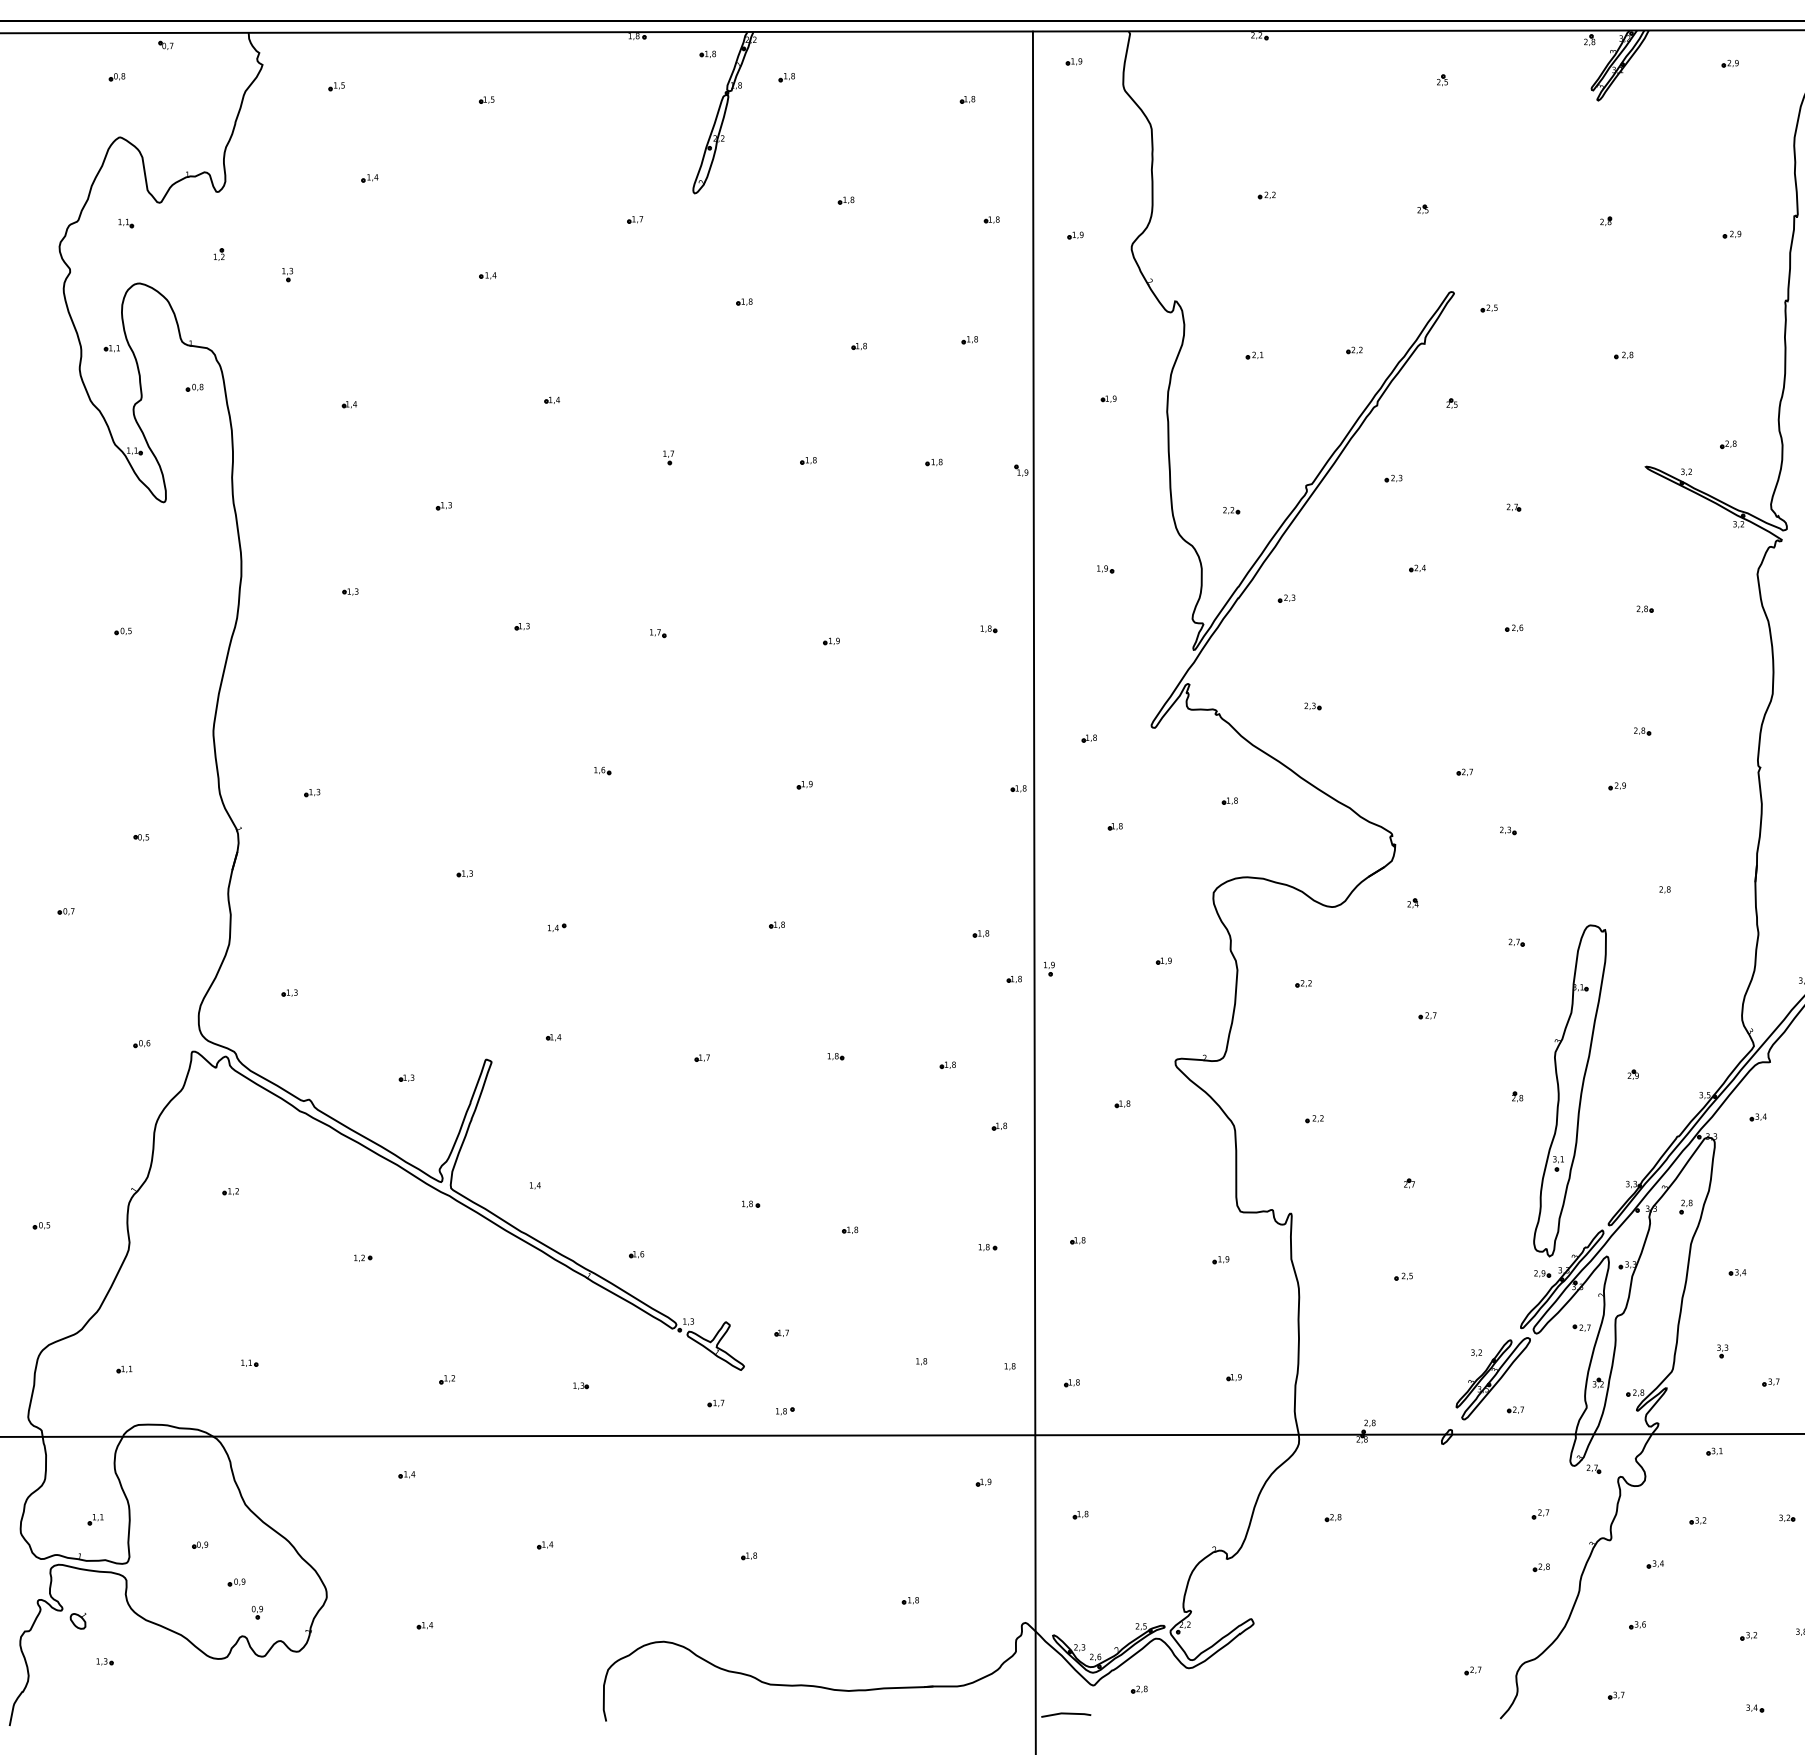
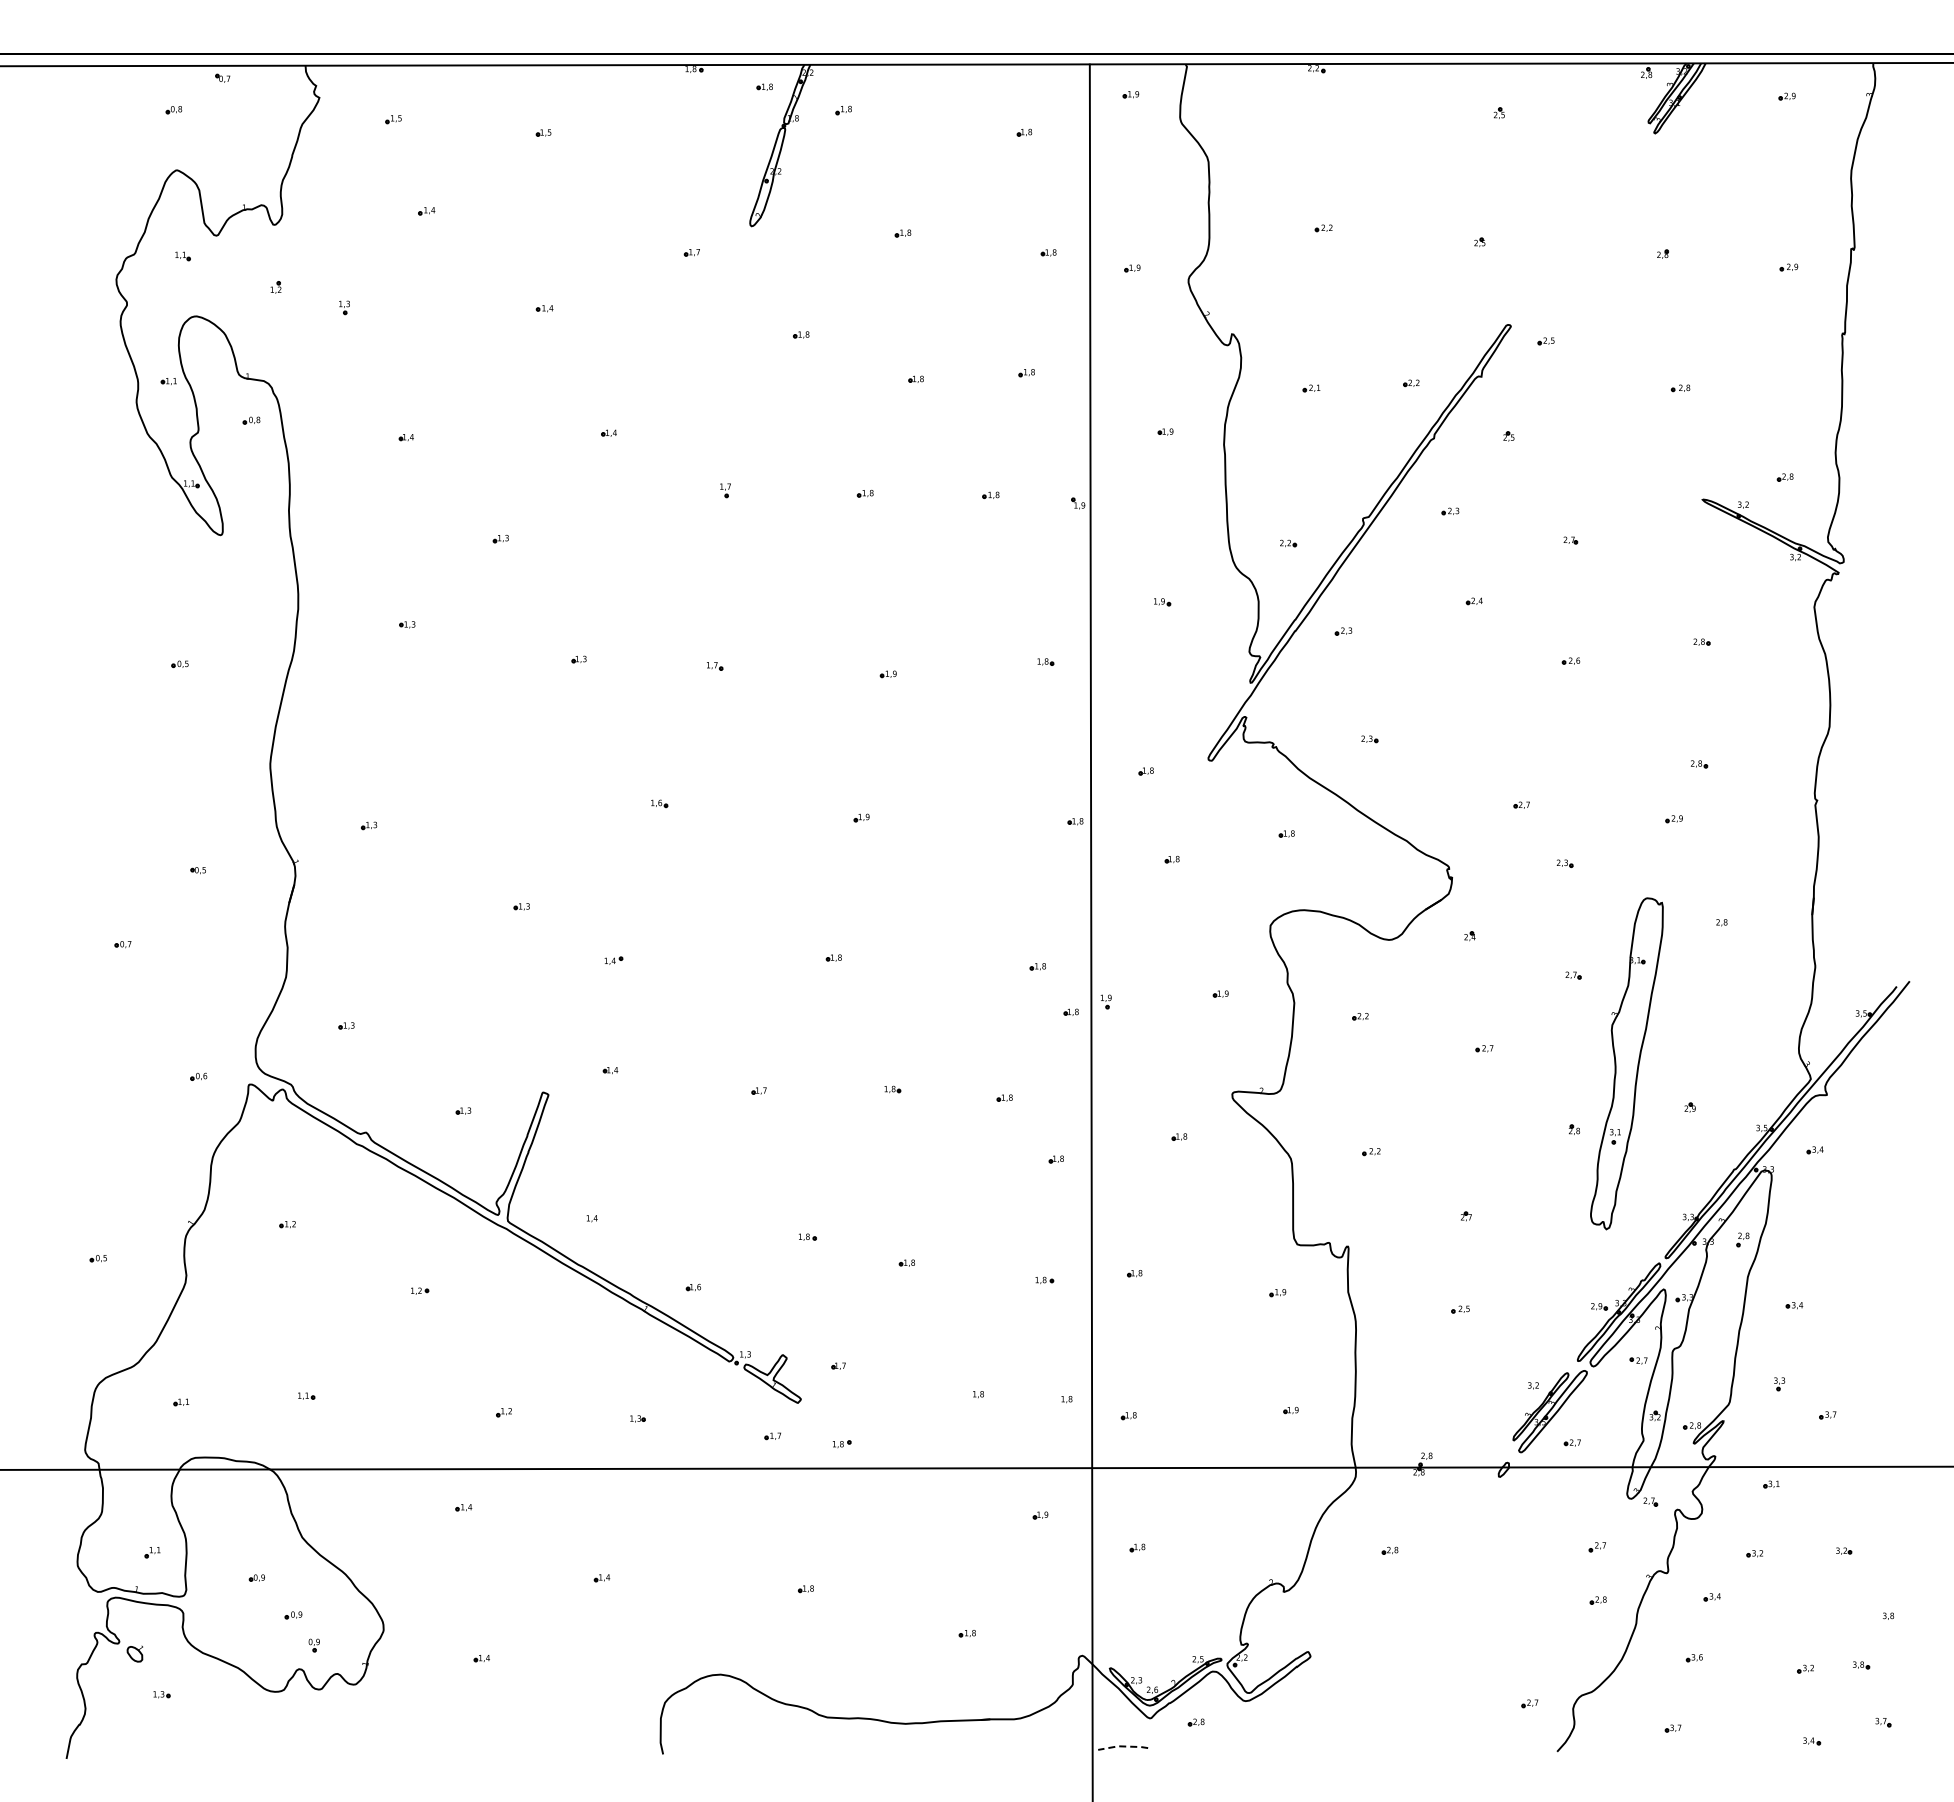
part: (1569, 1090) -> (1626, 1063), moved
line: (1065, 1713) -> (1122, 1746), solid -> dashed

